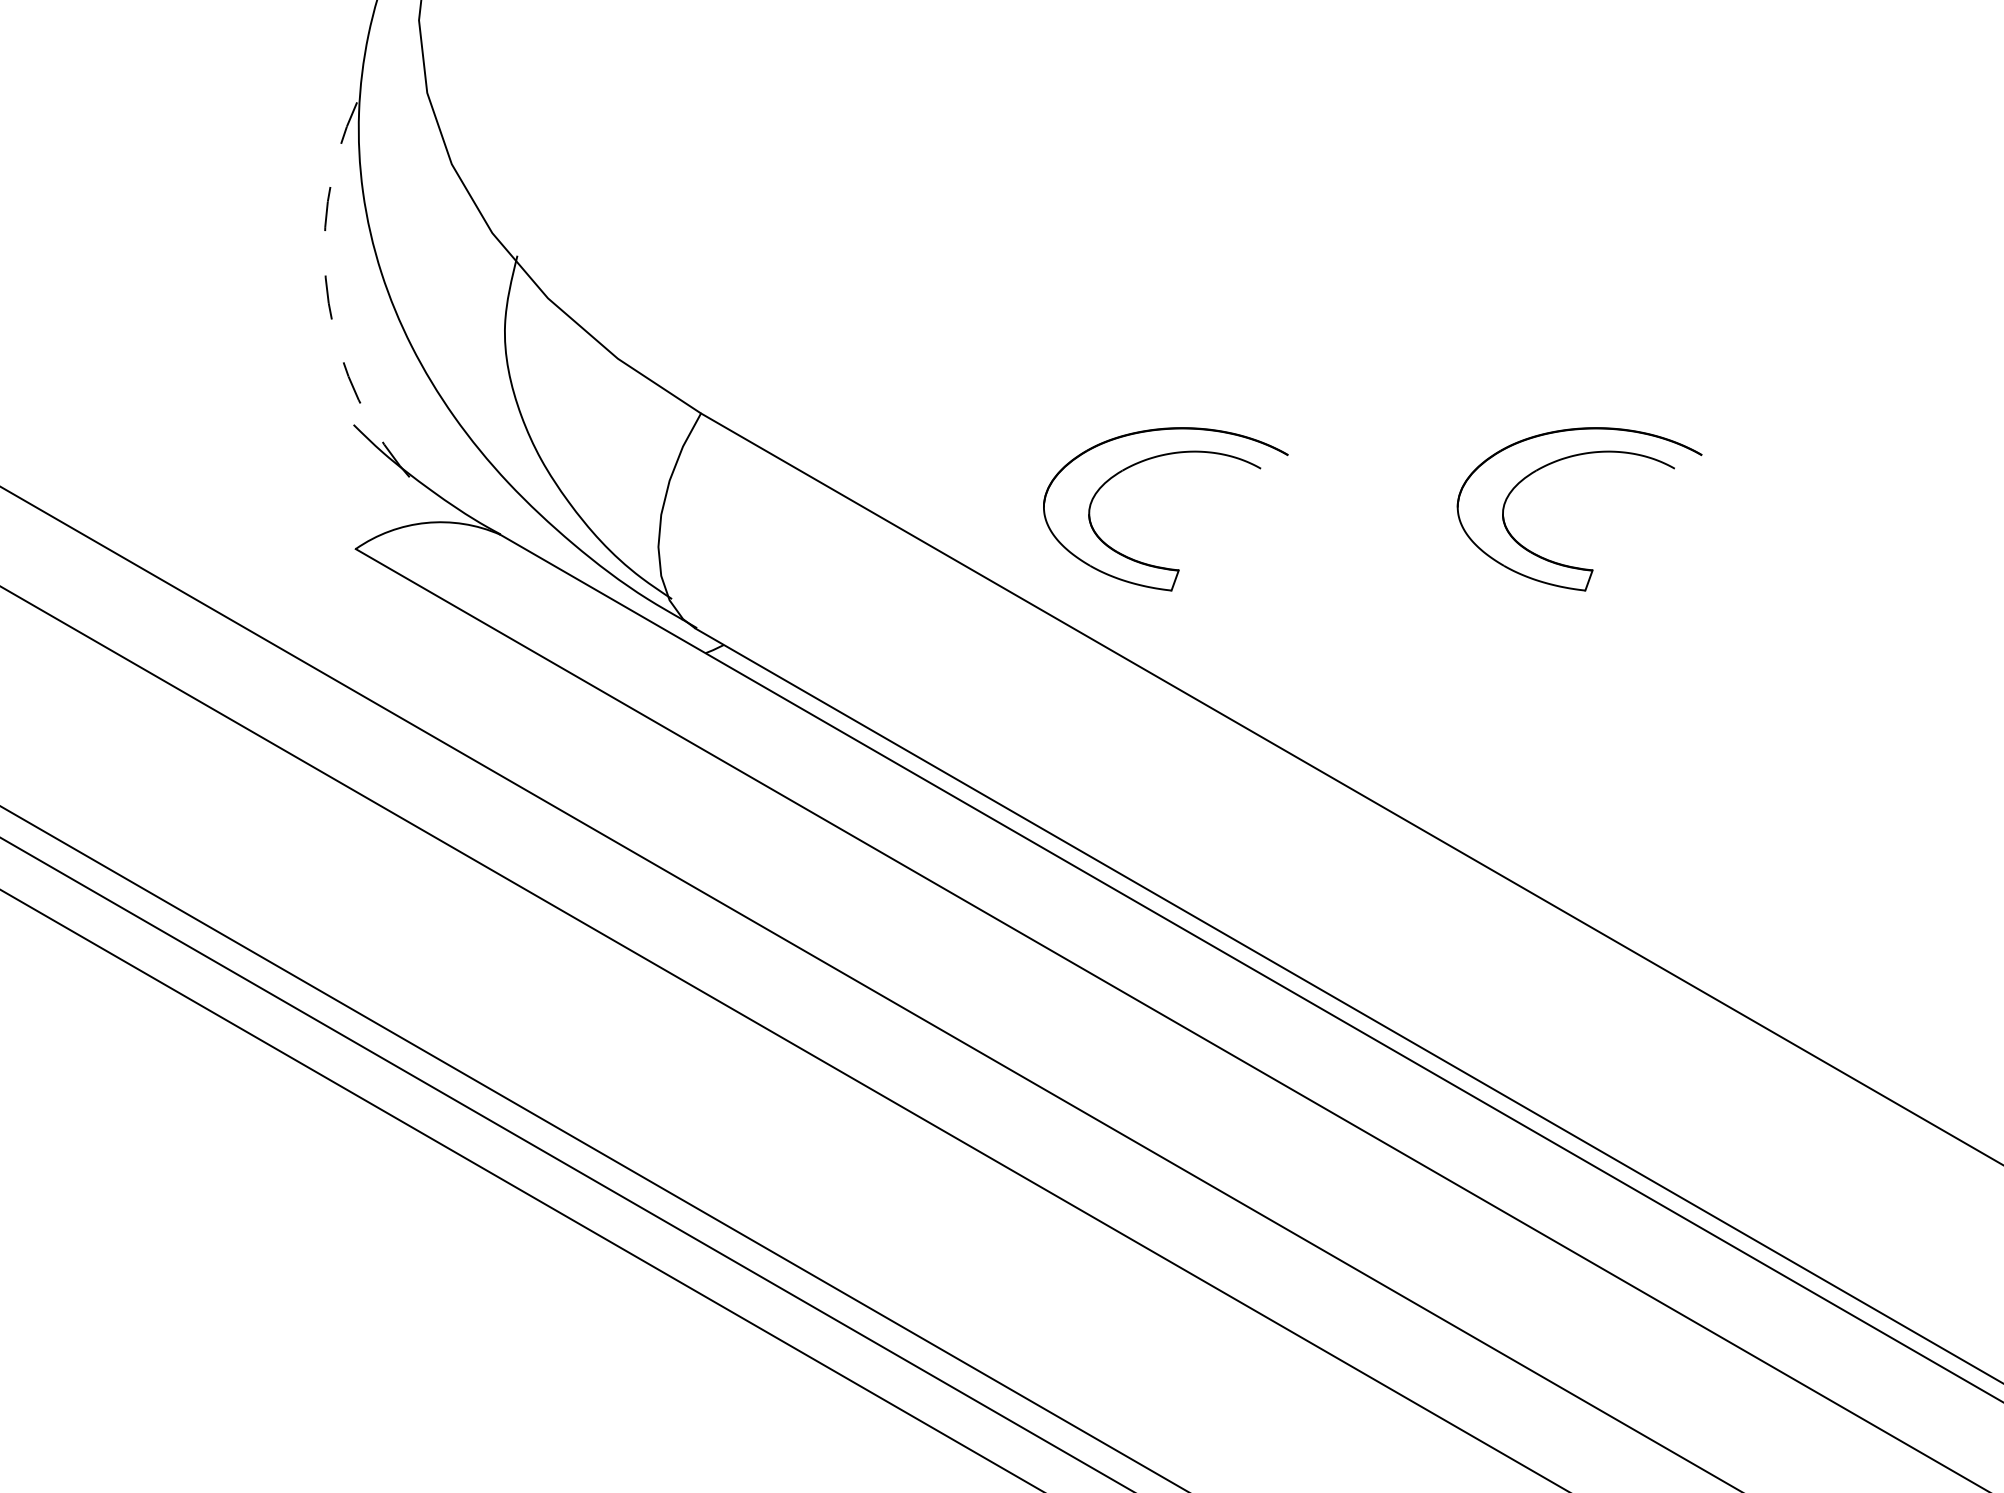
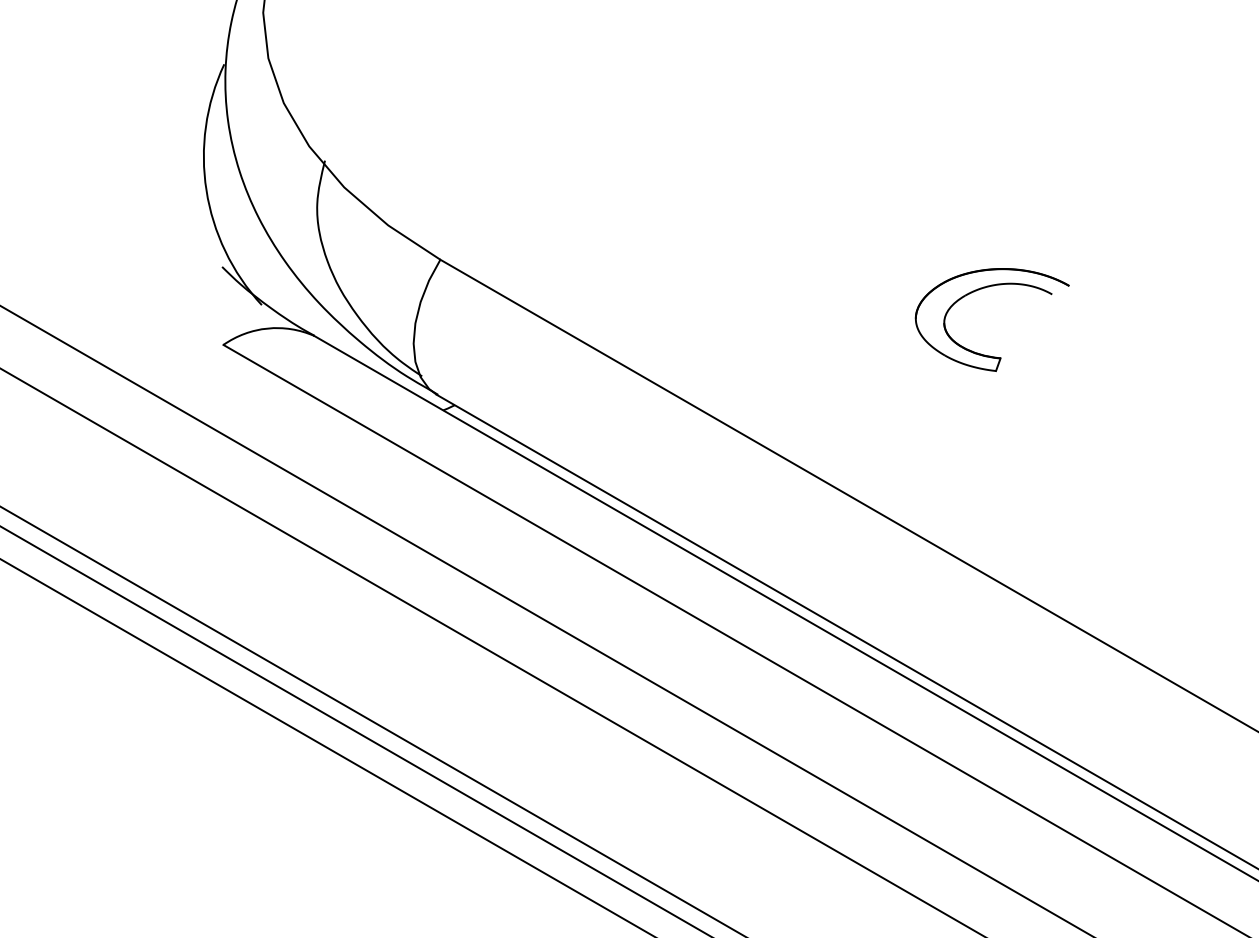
arc: (328, 303) -> (206, 190), dashed -> solid
part: (1145, 462) -> (719, 290), removed

